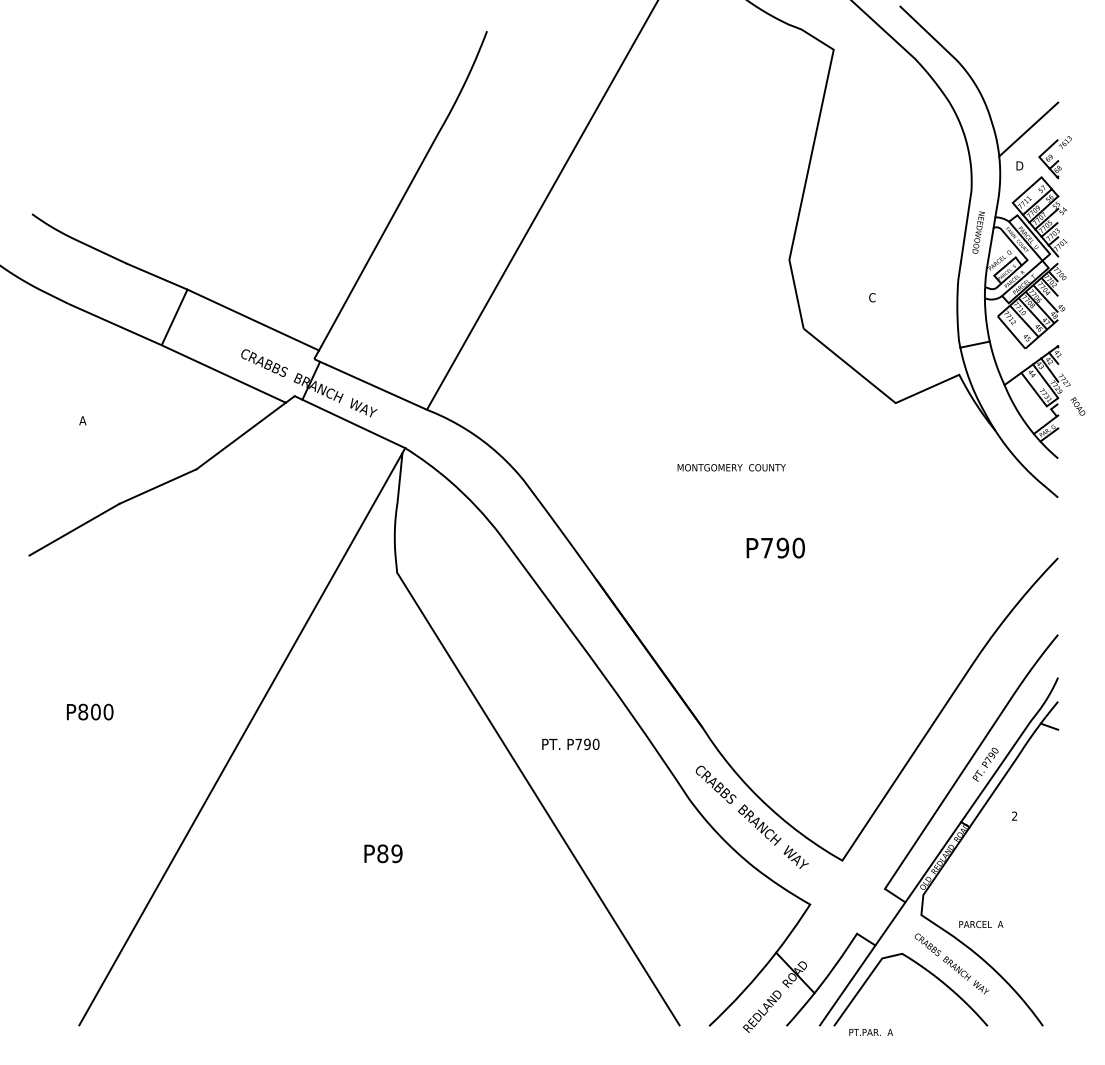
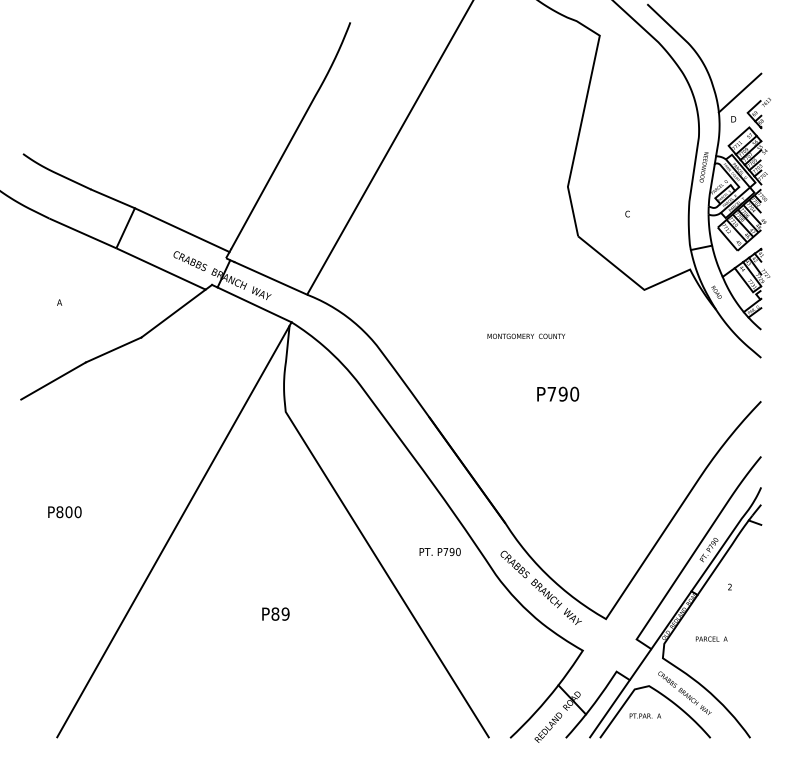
text: (1077, 406) -> (716, 292), moved
text: (570, 744) -> (439, 552), moved
text: (981, 924) -> (711, 639), moved
text: (870, 1032) -> (644, 716), moved

